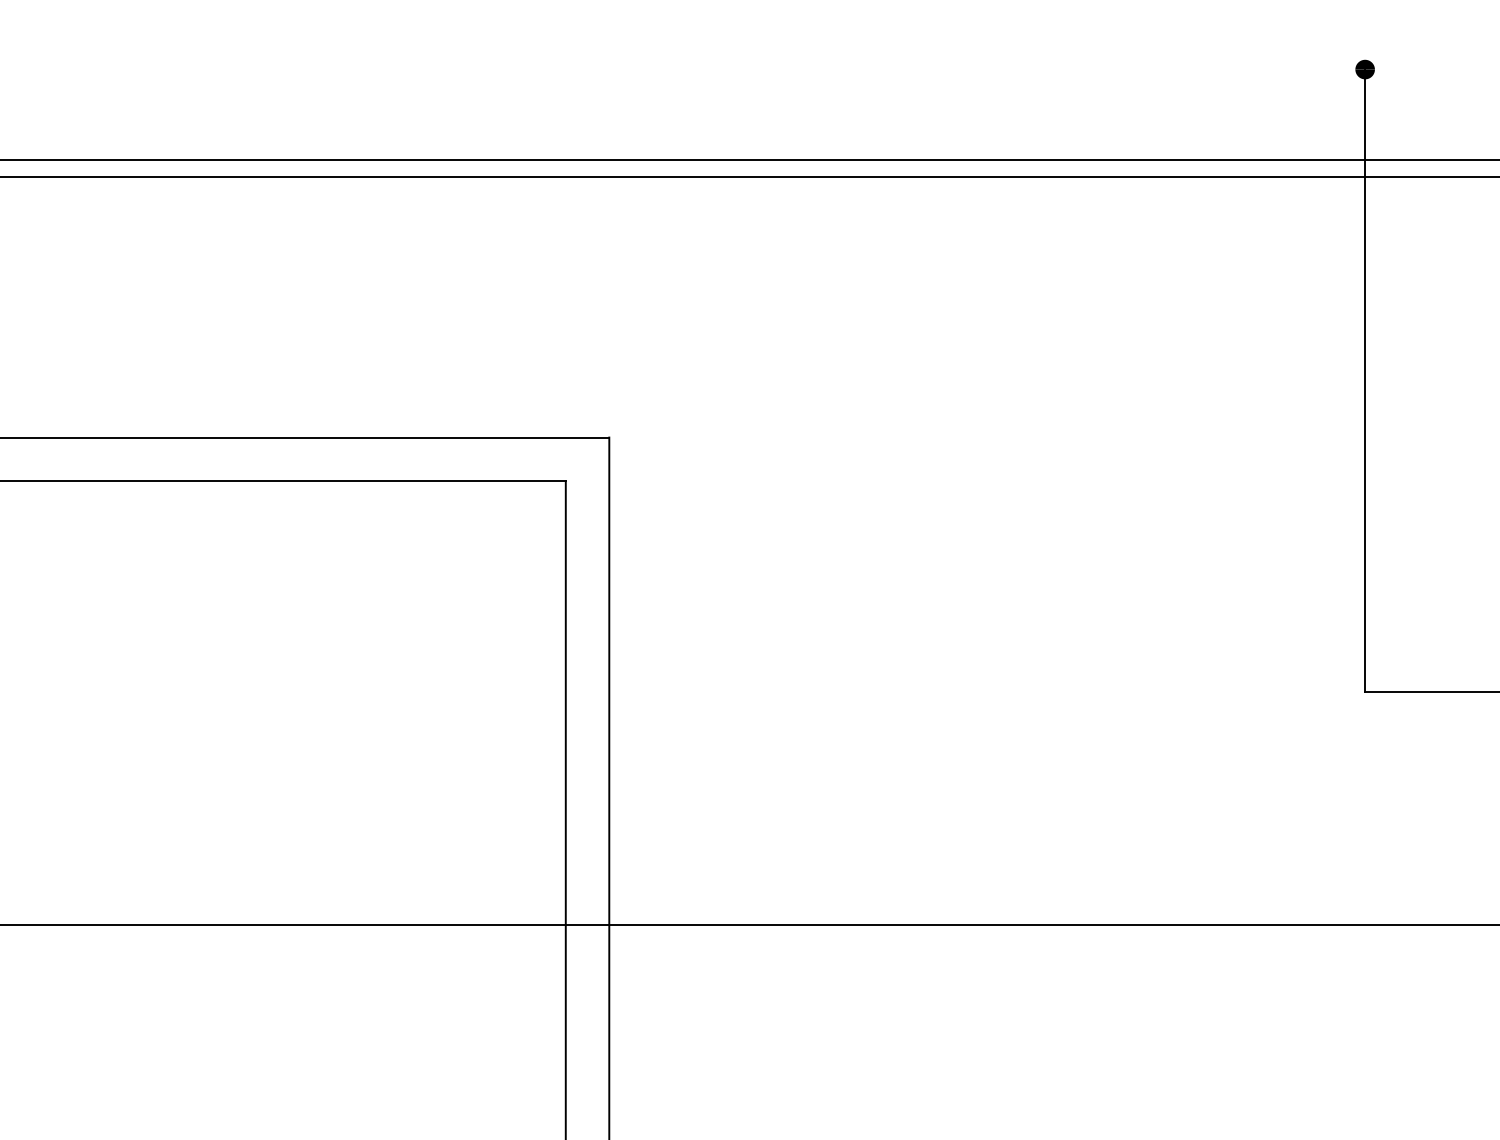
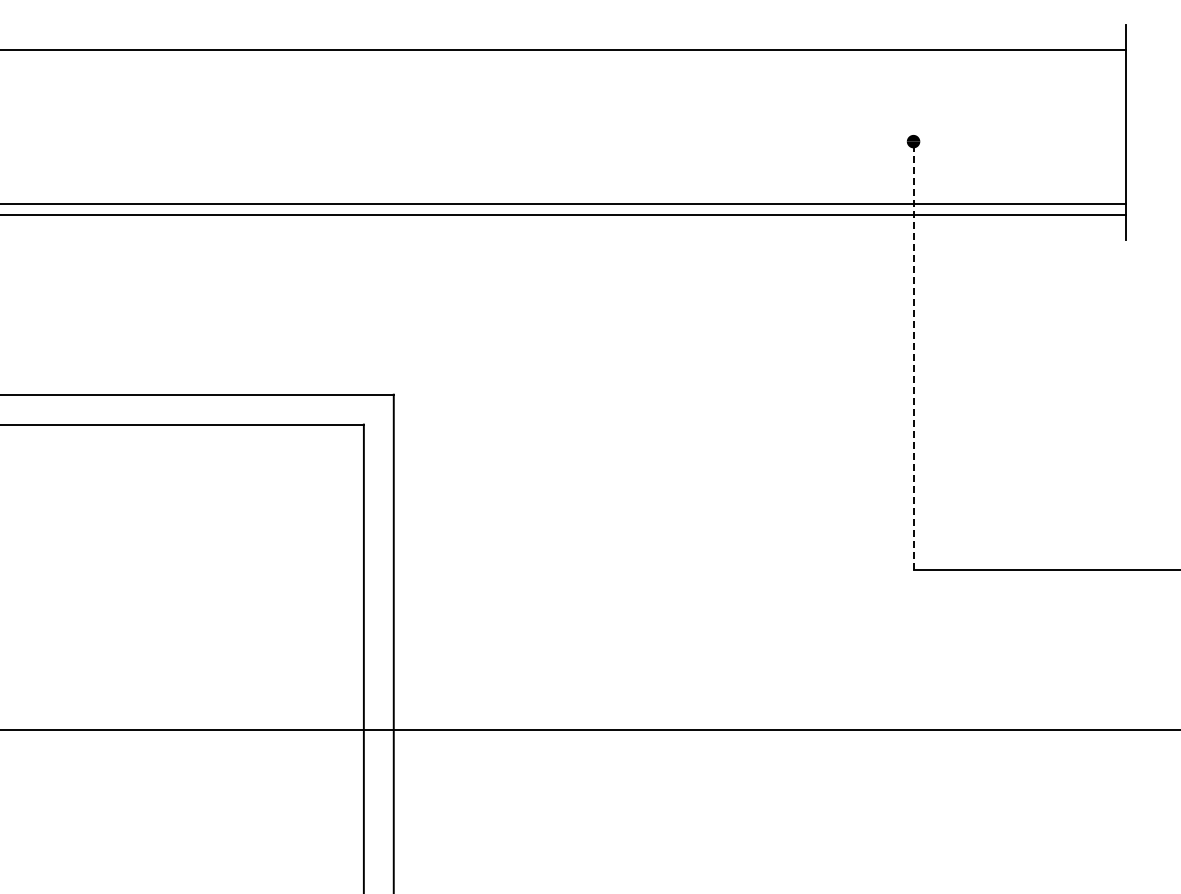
line: (1365, 380) -> (913, 355), solid -> dashed

